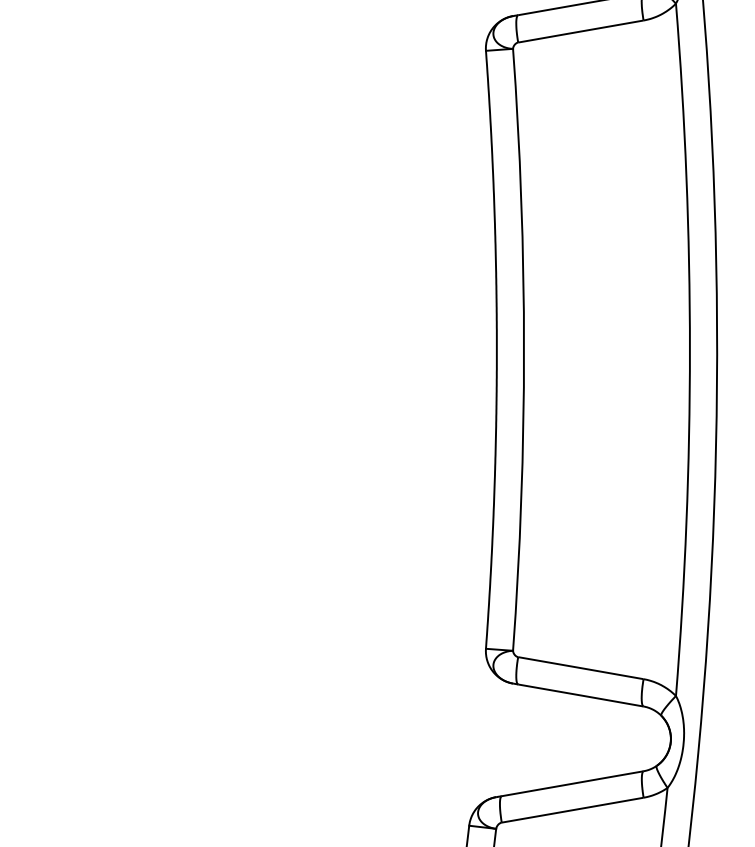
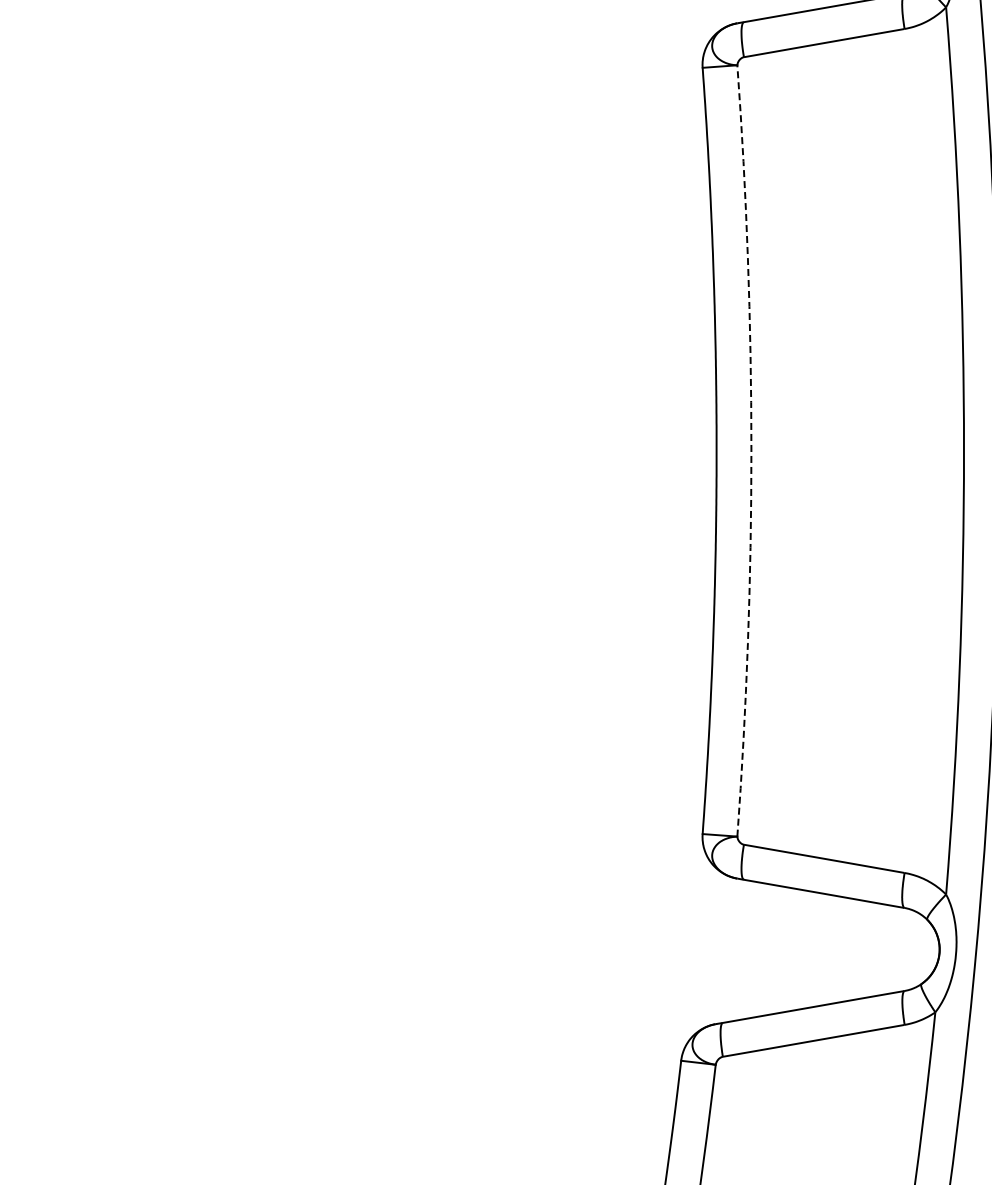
arc: (524, 349) -> (751, 450), solid -> dashed

